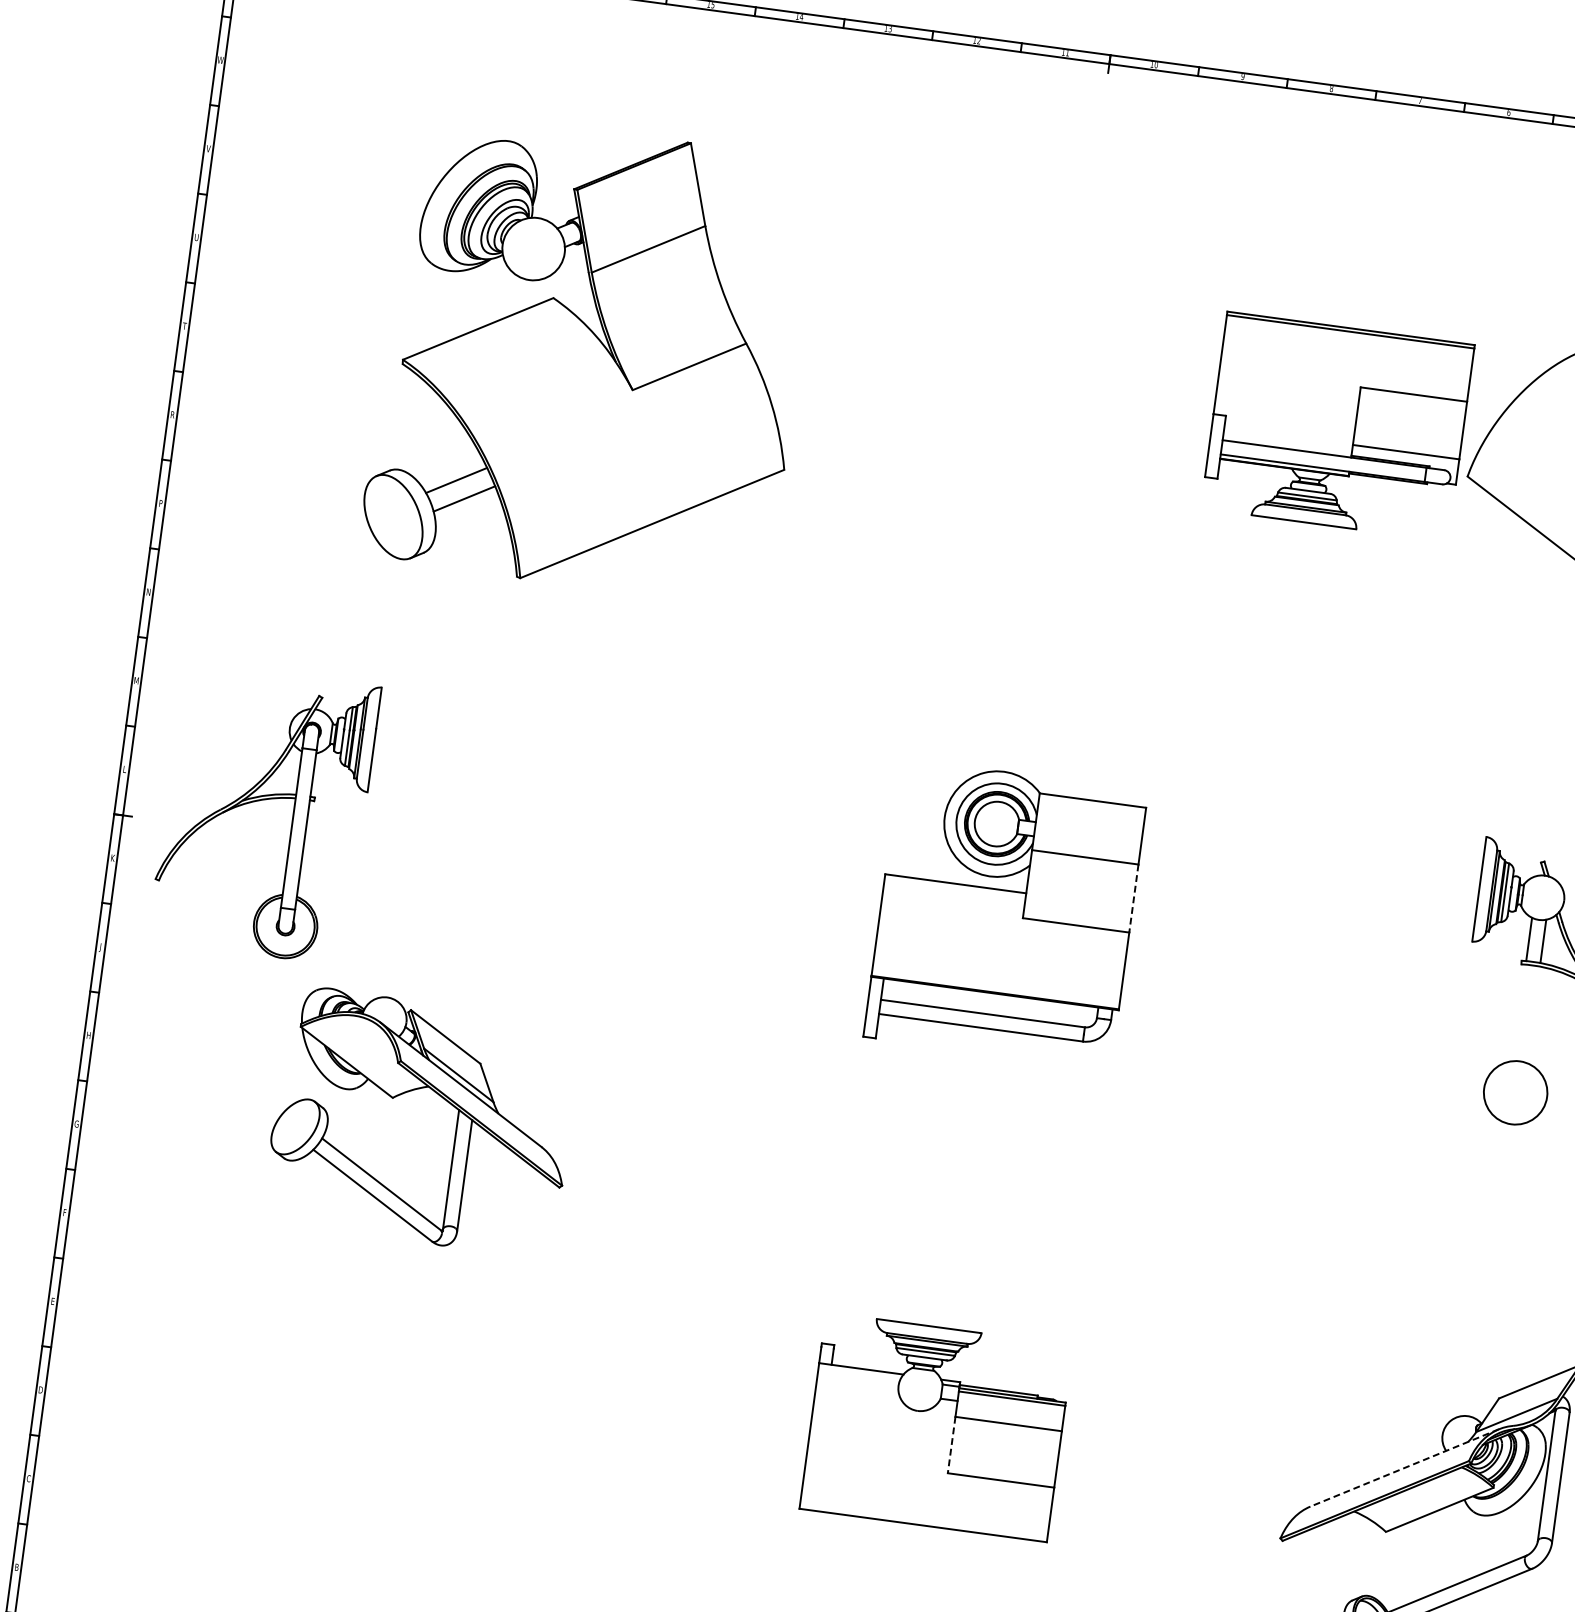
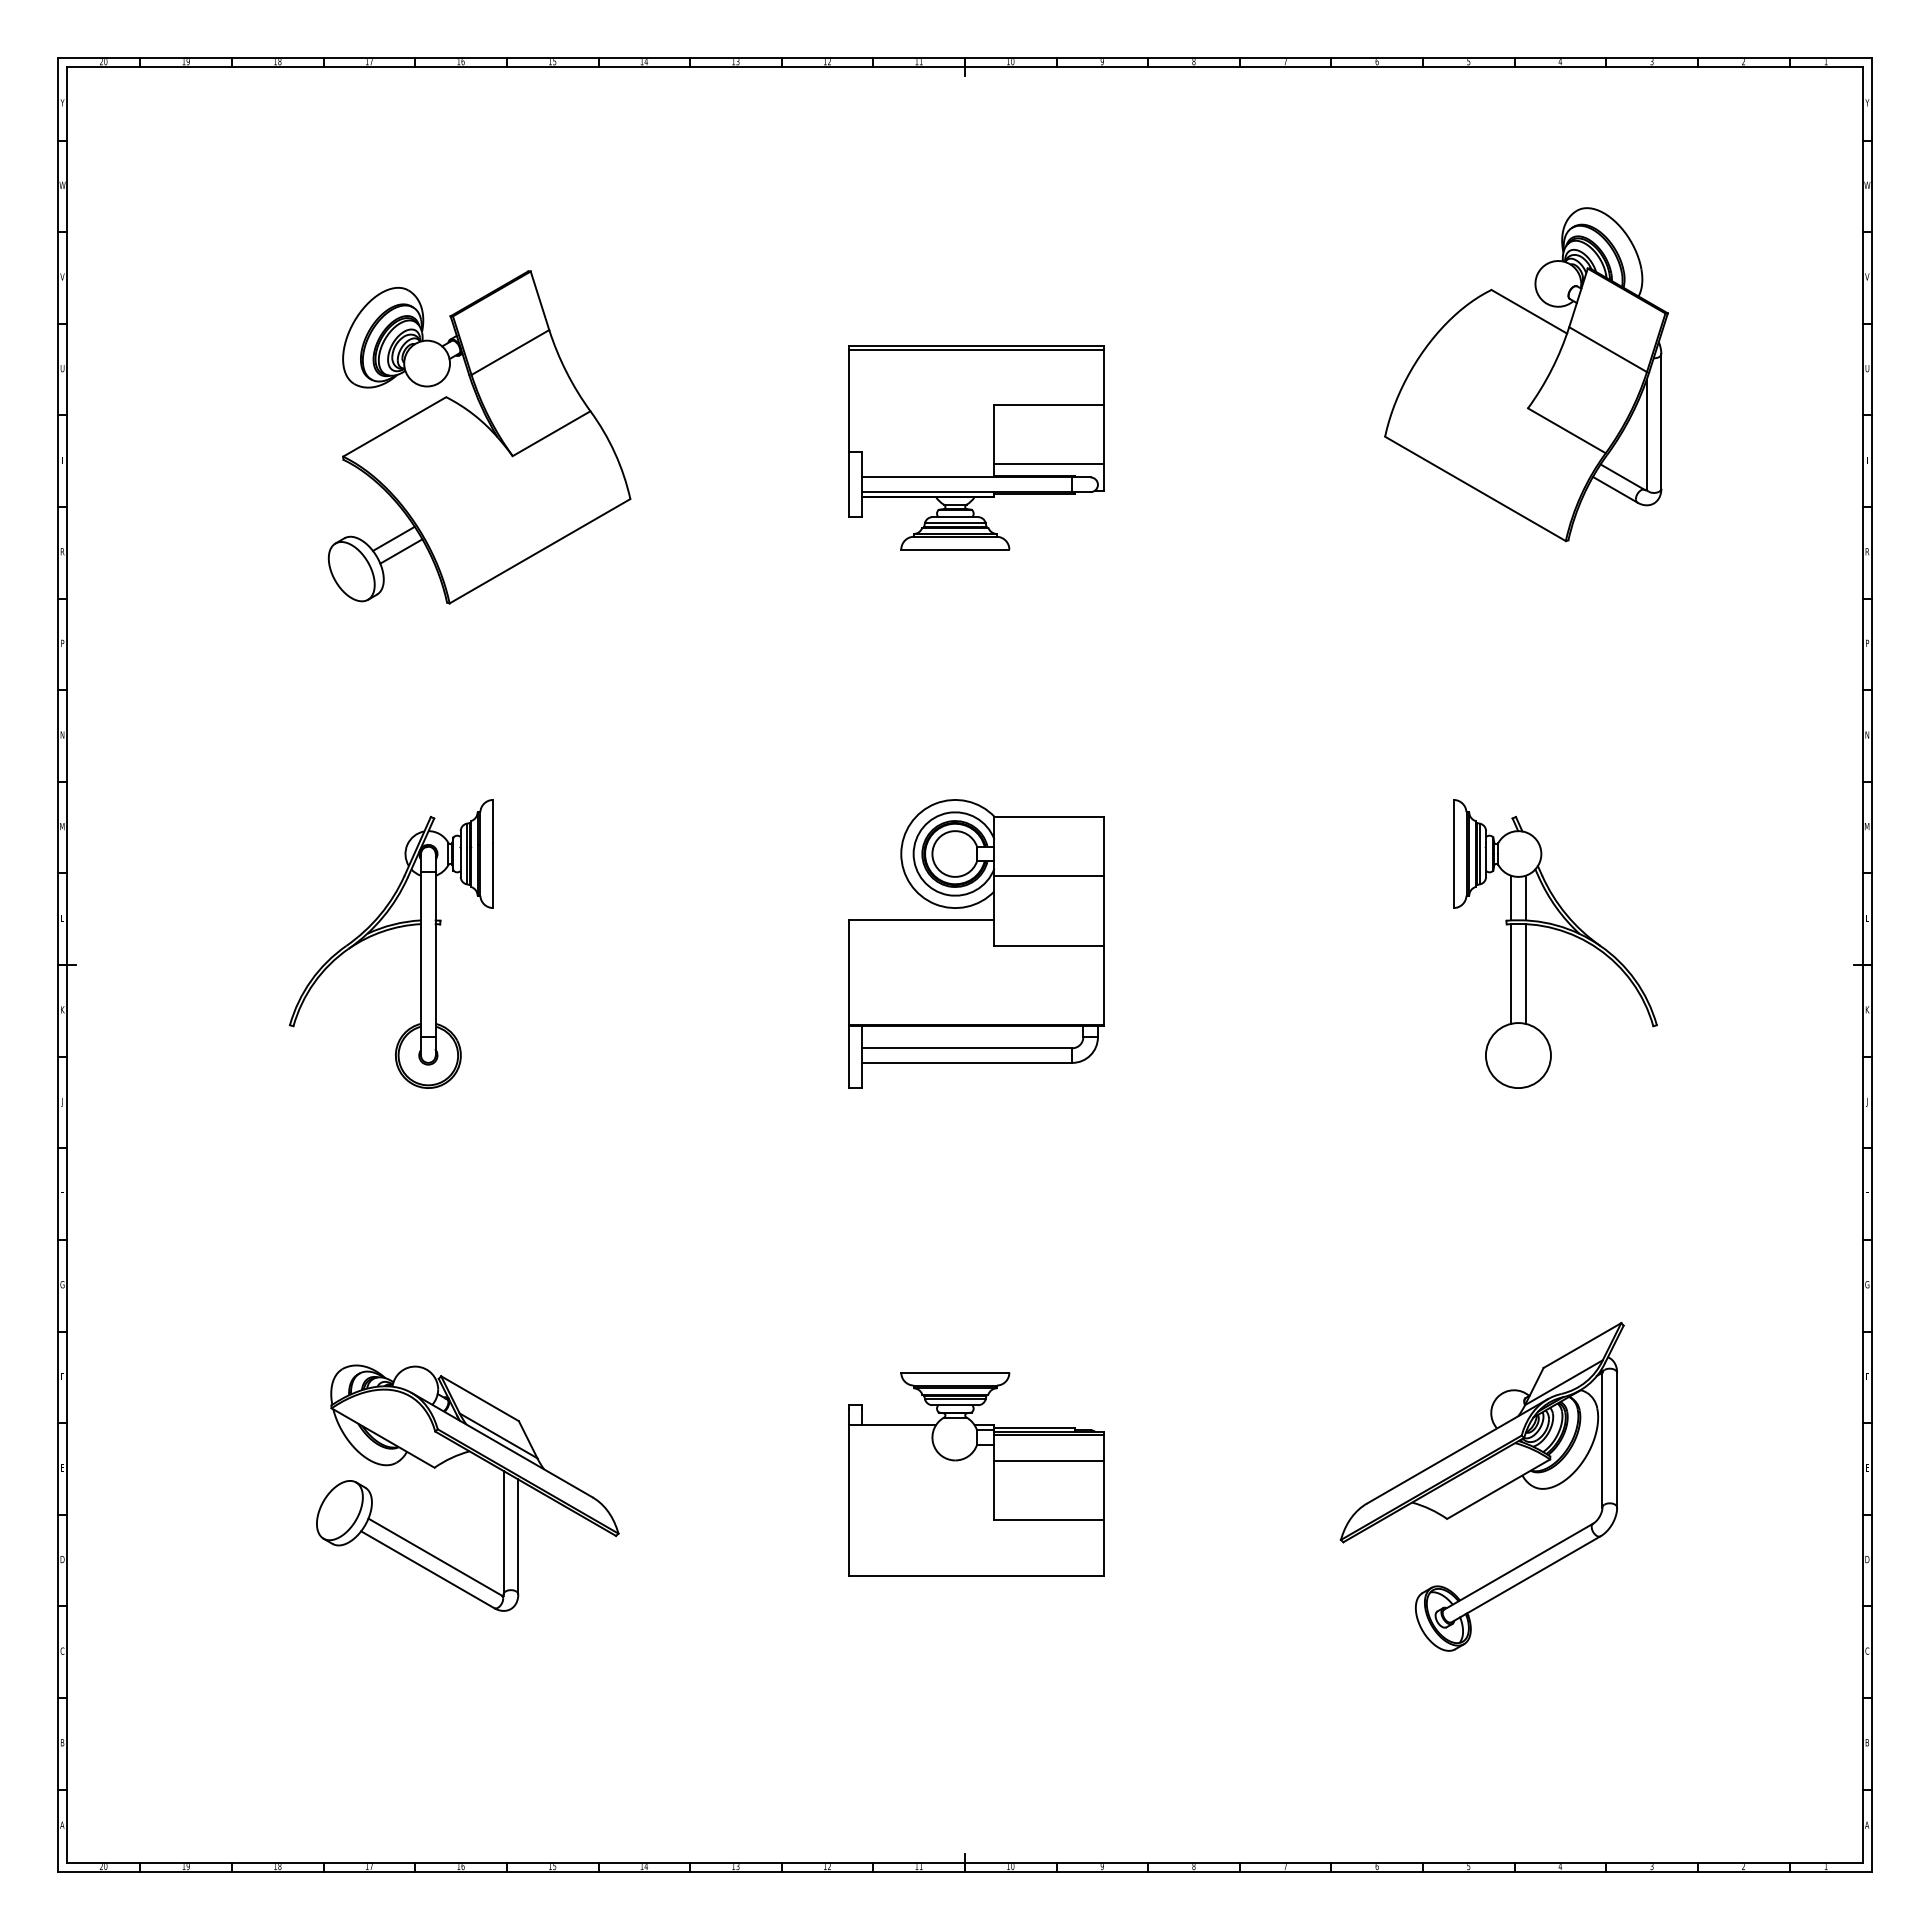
part: (591, 358) -> (479, 437), size x0.71
part: (1337, 426) -> (976, 447), moved
part: (261, 800) -> (386, 931), moved
line: (1133, 899) -> (1104, 911), dashed -> solid
line: (1519, 1012) -> (1511, 973), added
line: (1533, 1014) -> (1525, 973), added
part: (441, 1098) -> (484, 1461), moved
line: (951, 1445) -> (994, 1490), dashed -> solid
line: (1403, 1467) -> (1456, 1451), dashed -> solid

